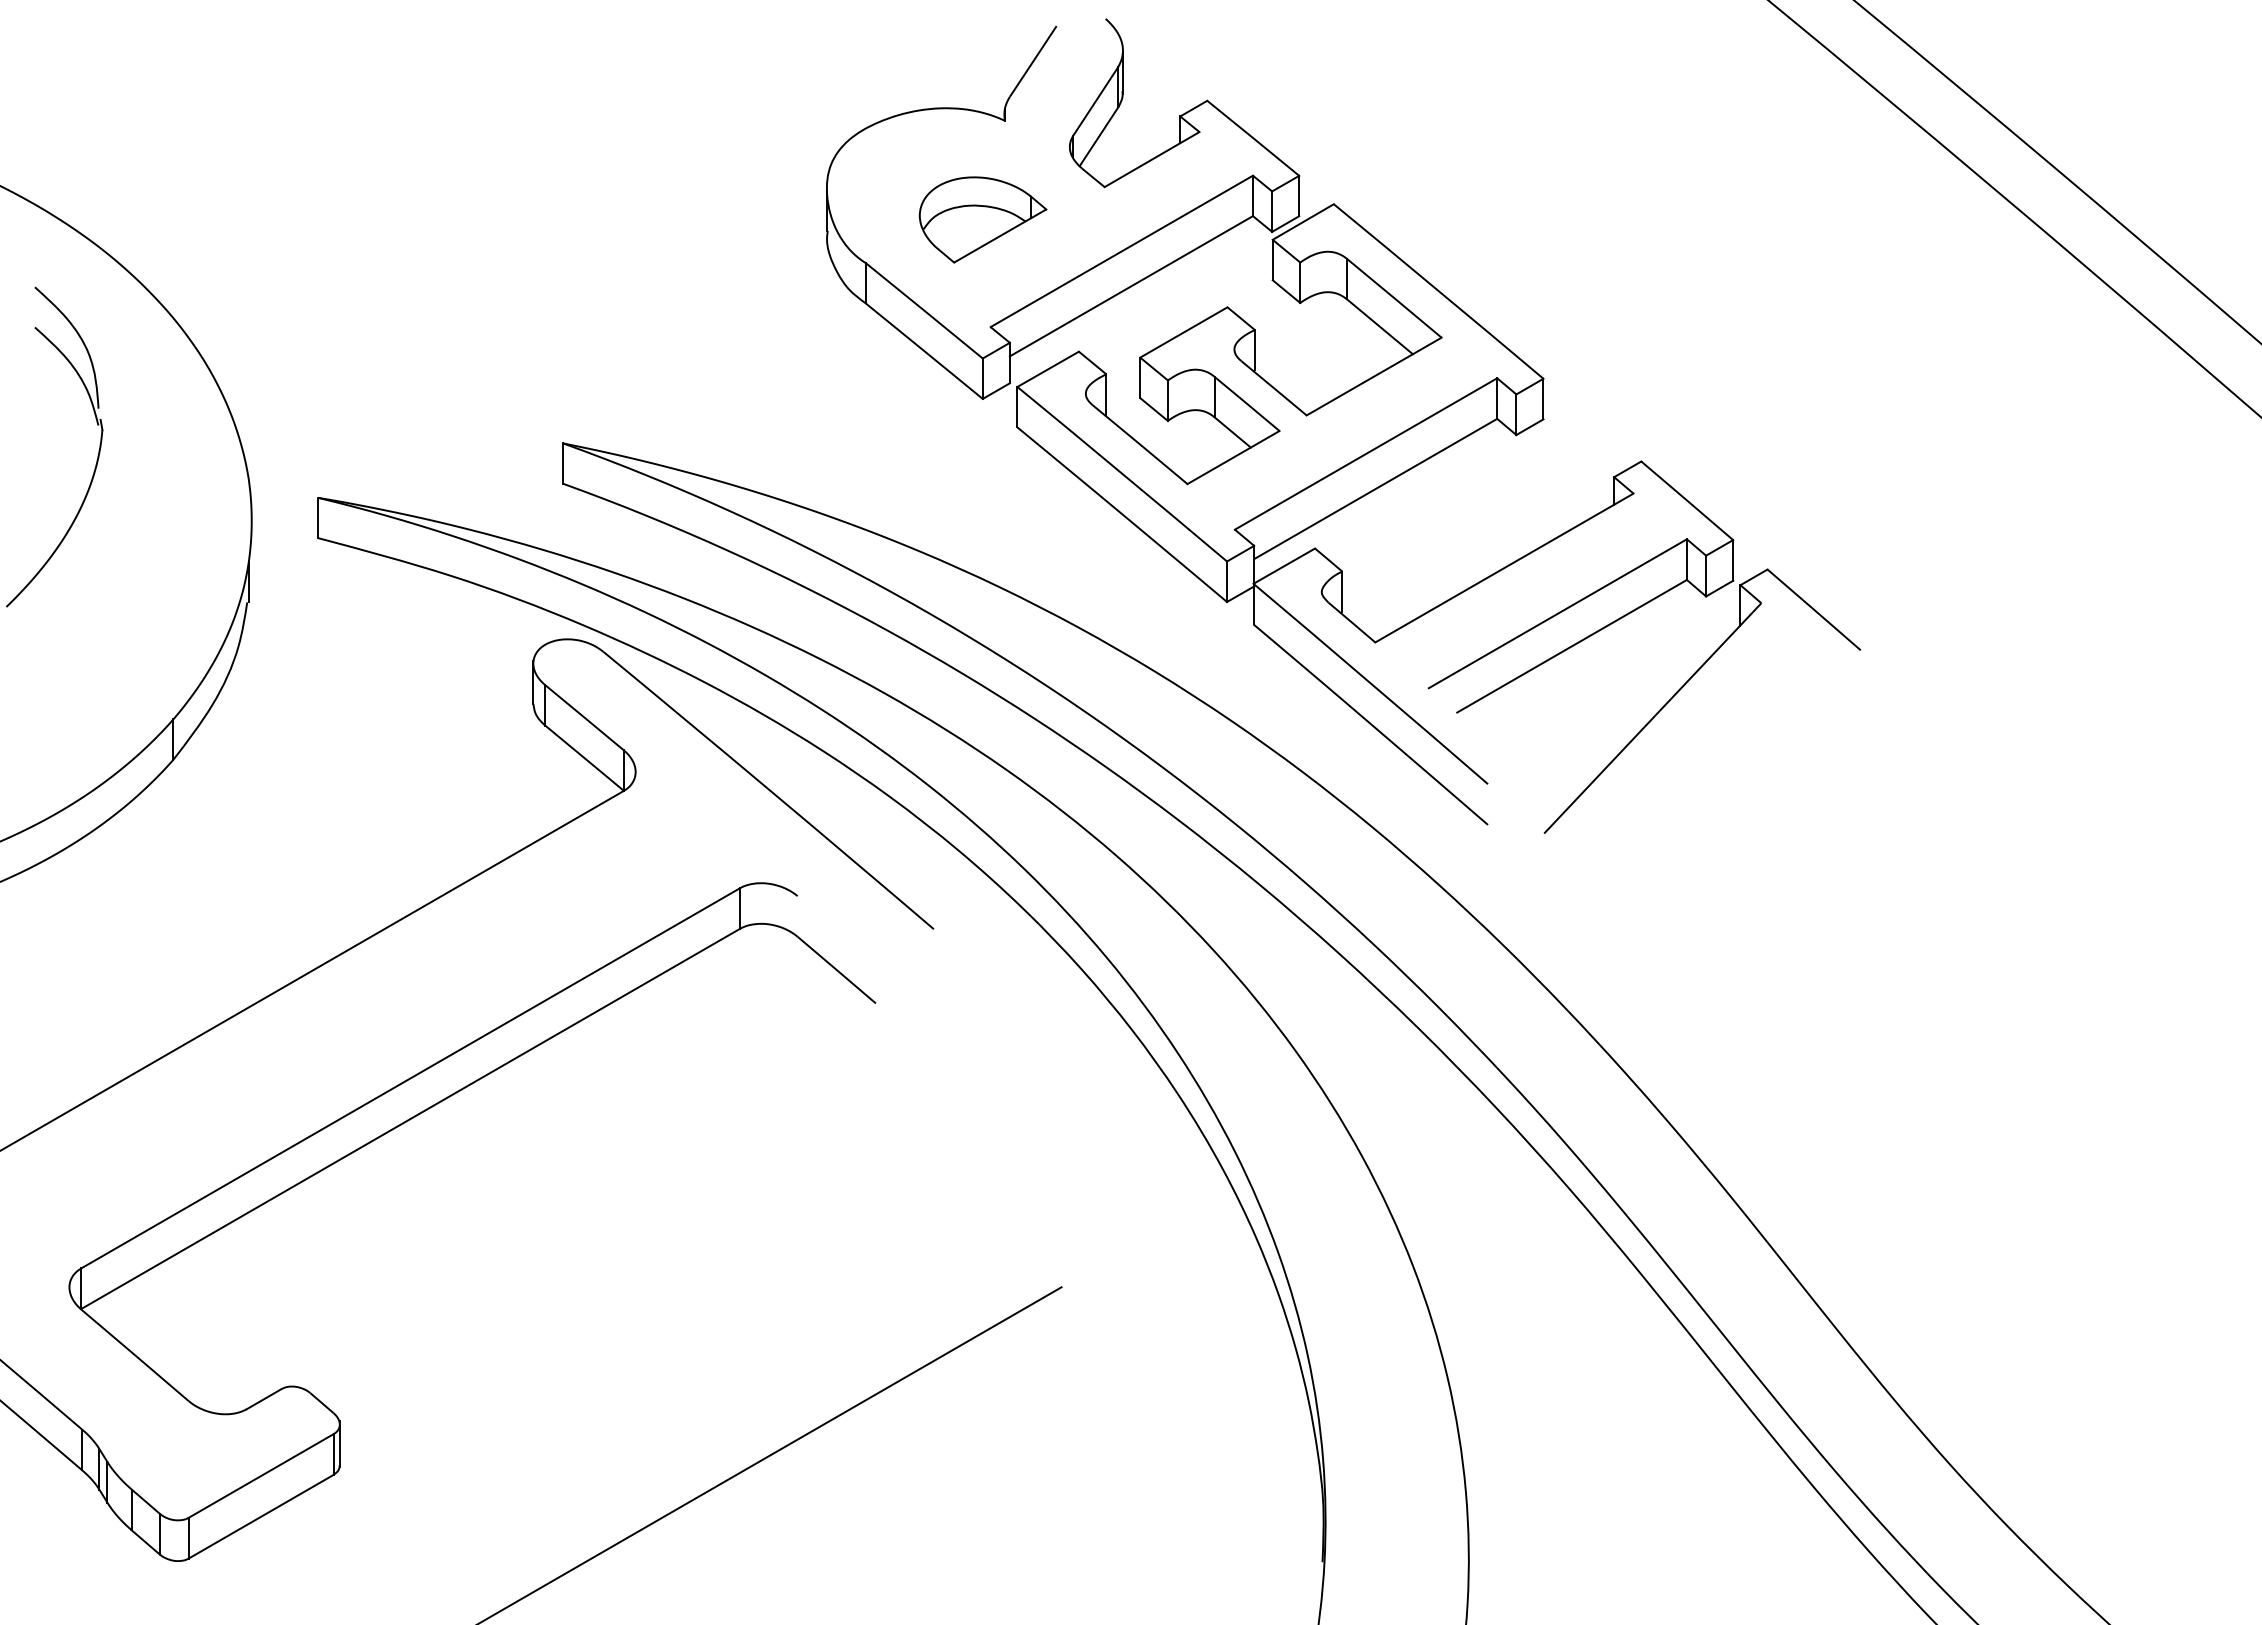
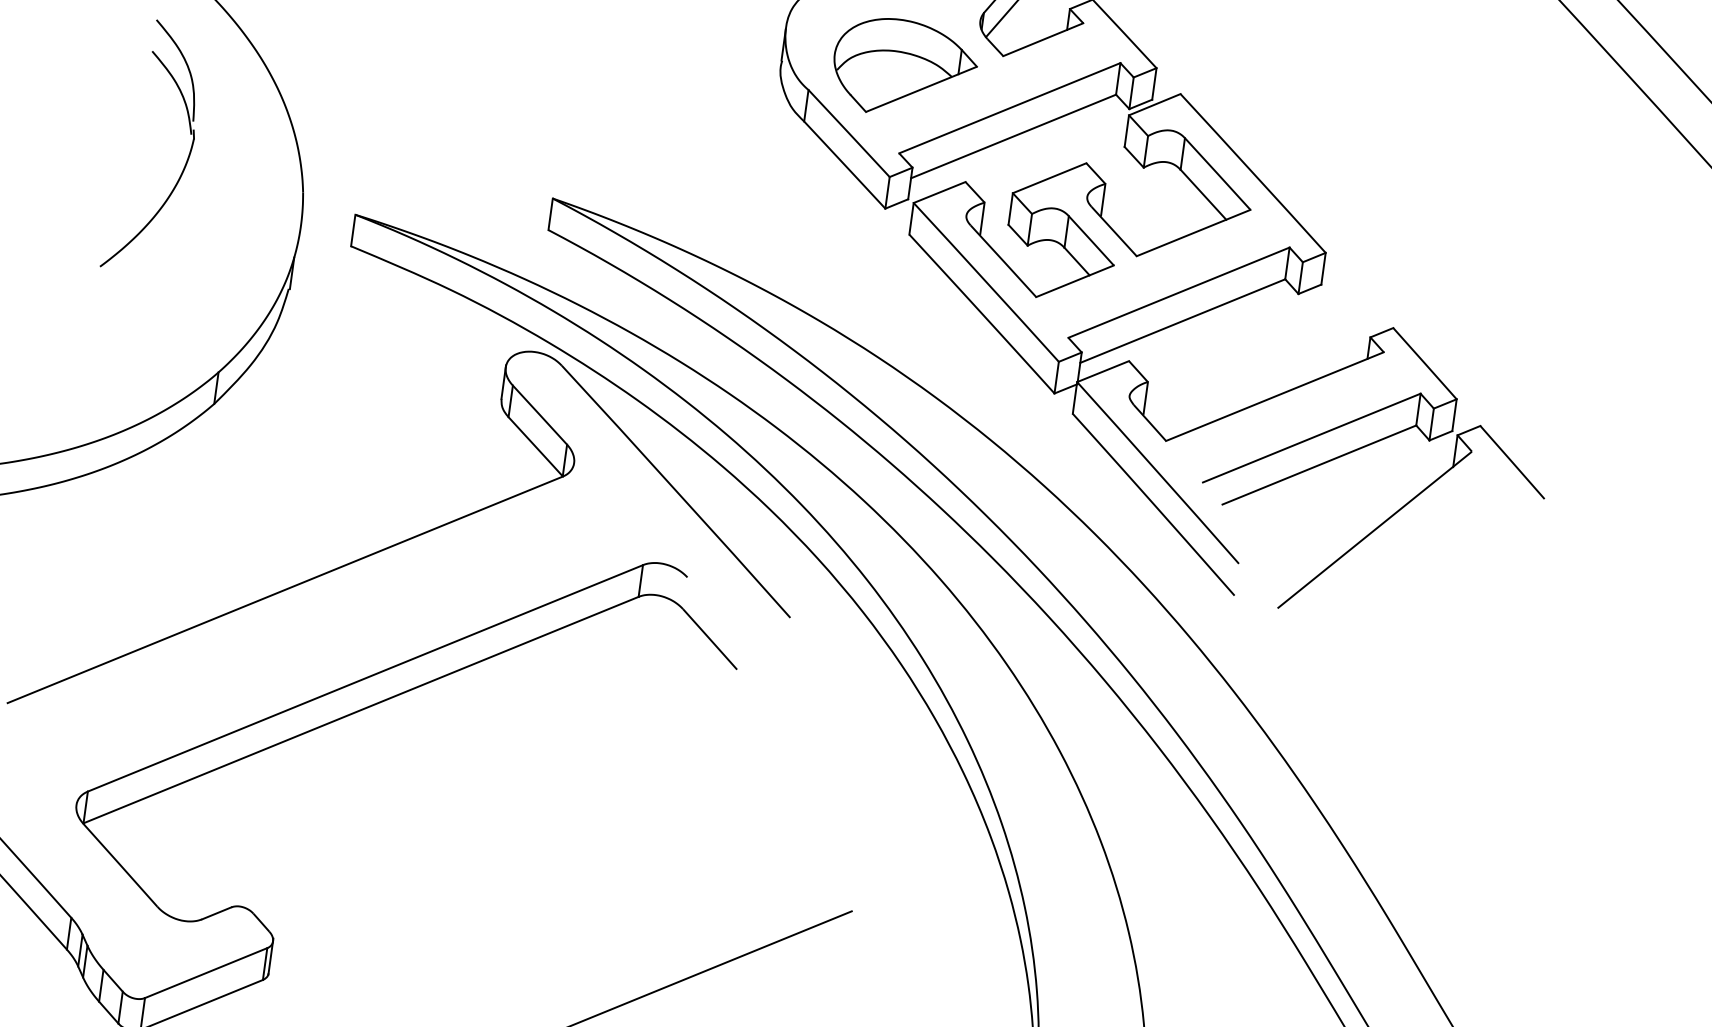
part: (982, 219) -> (904, 68), size x1.43

